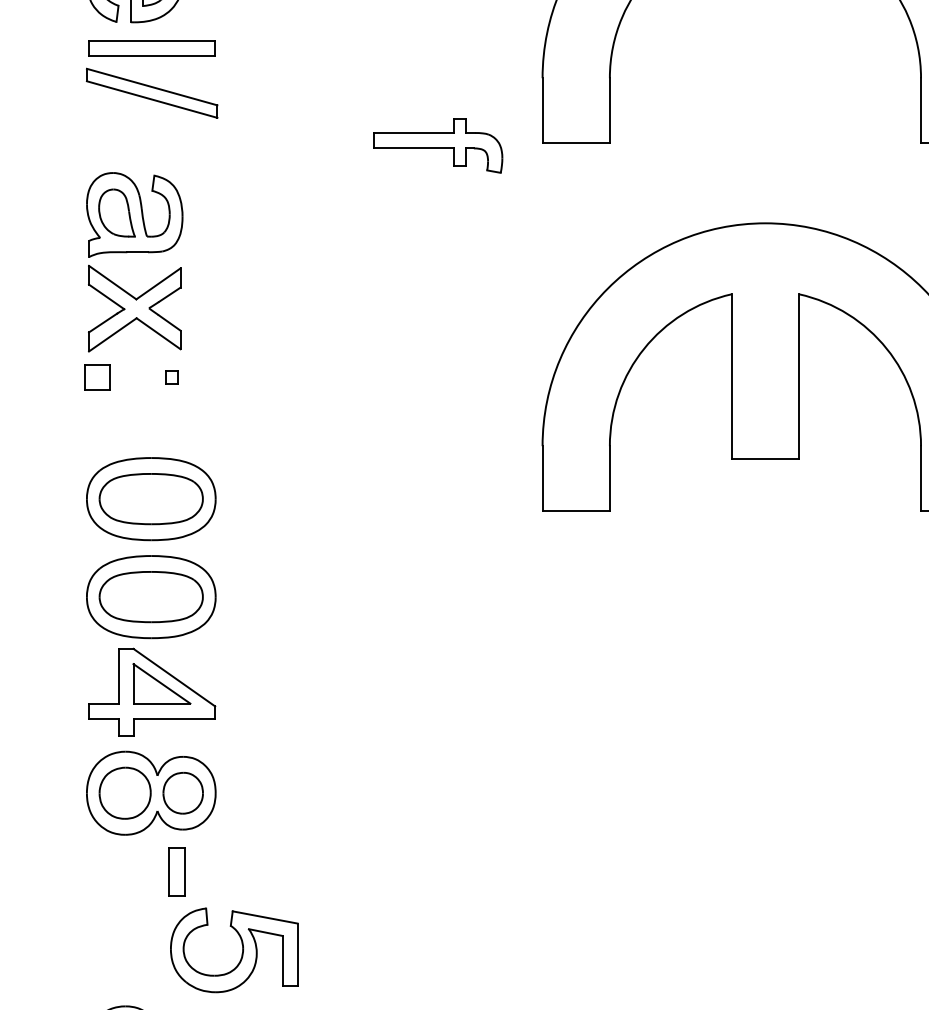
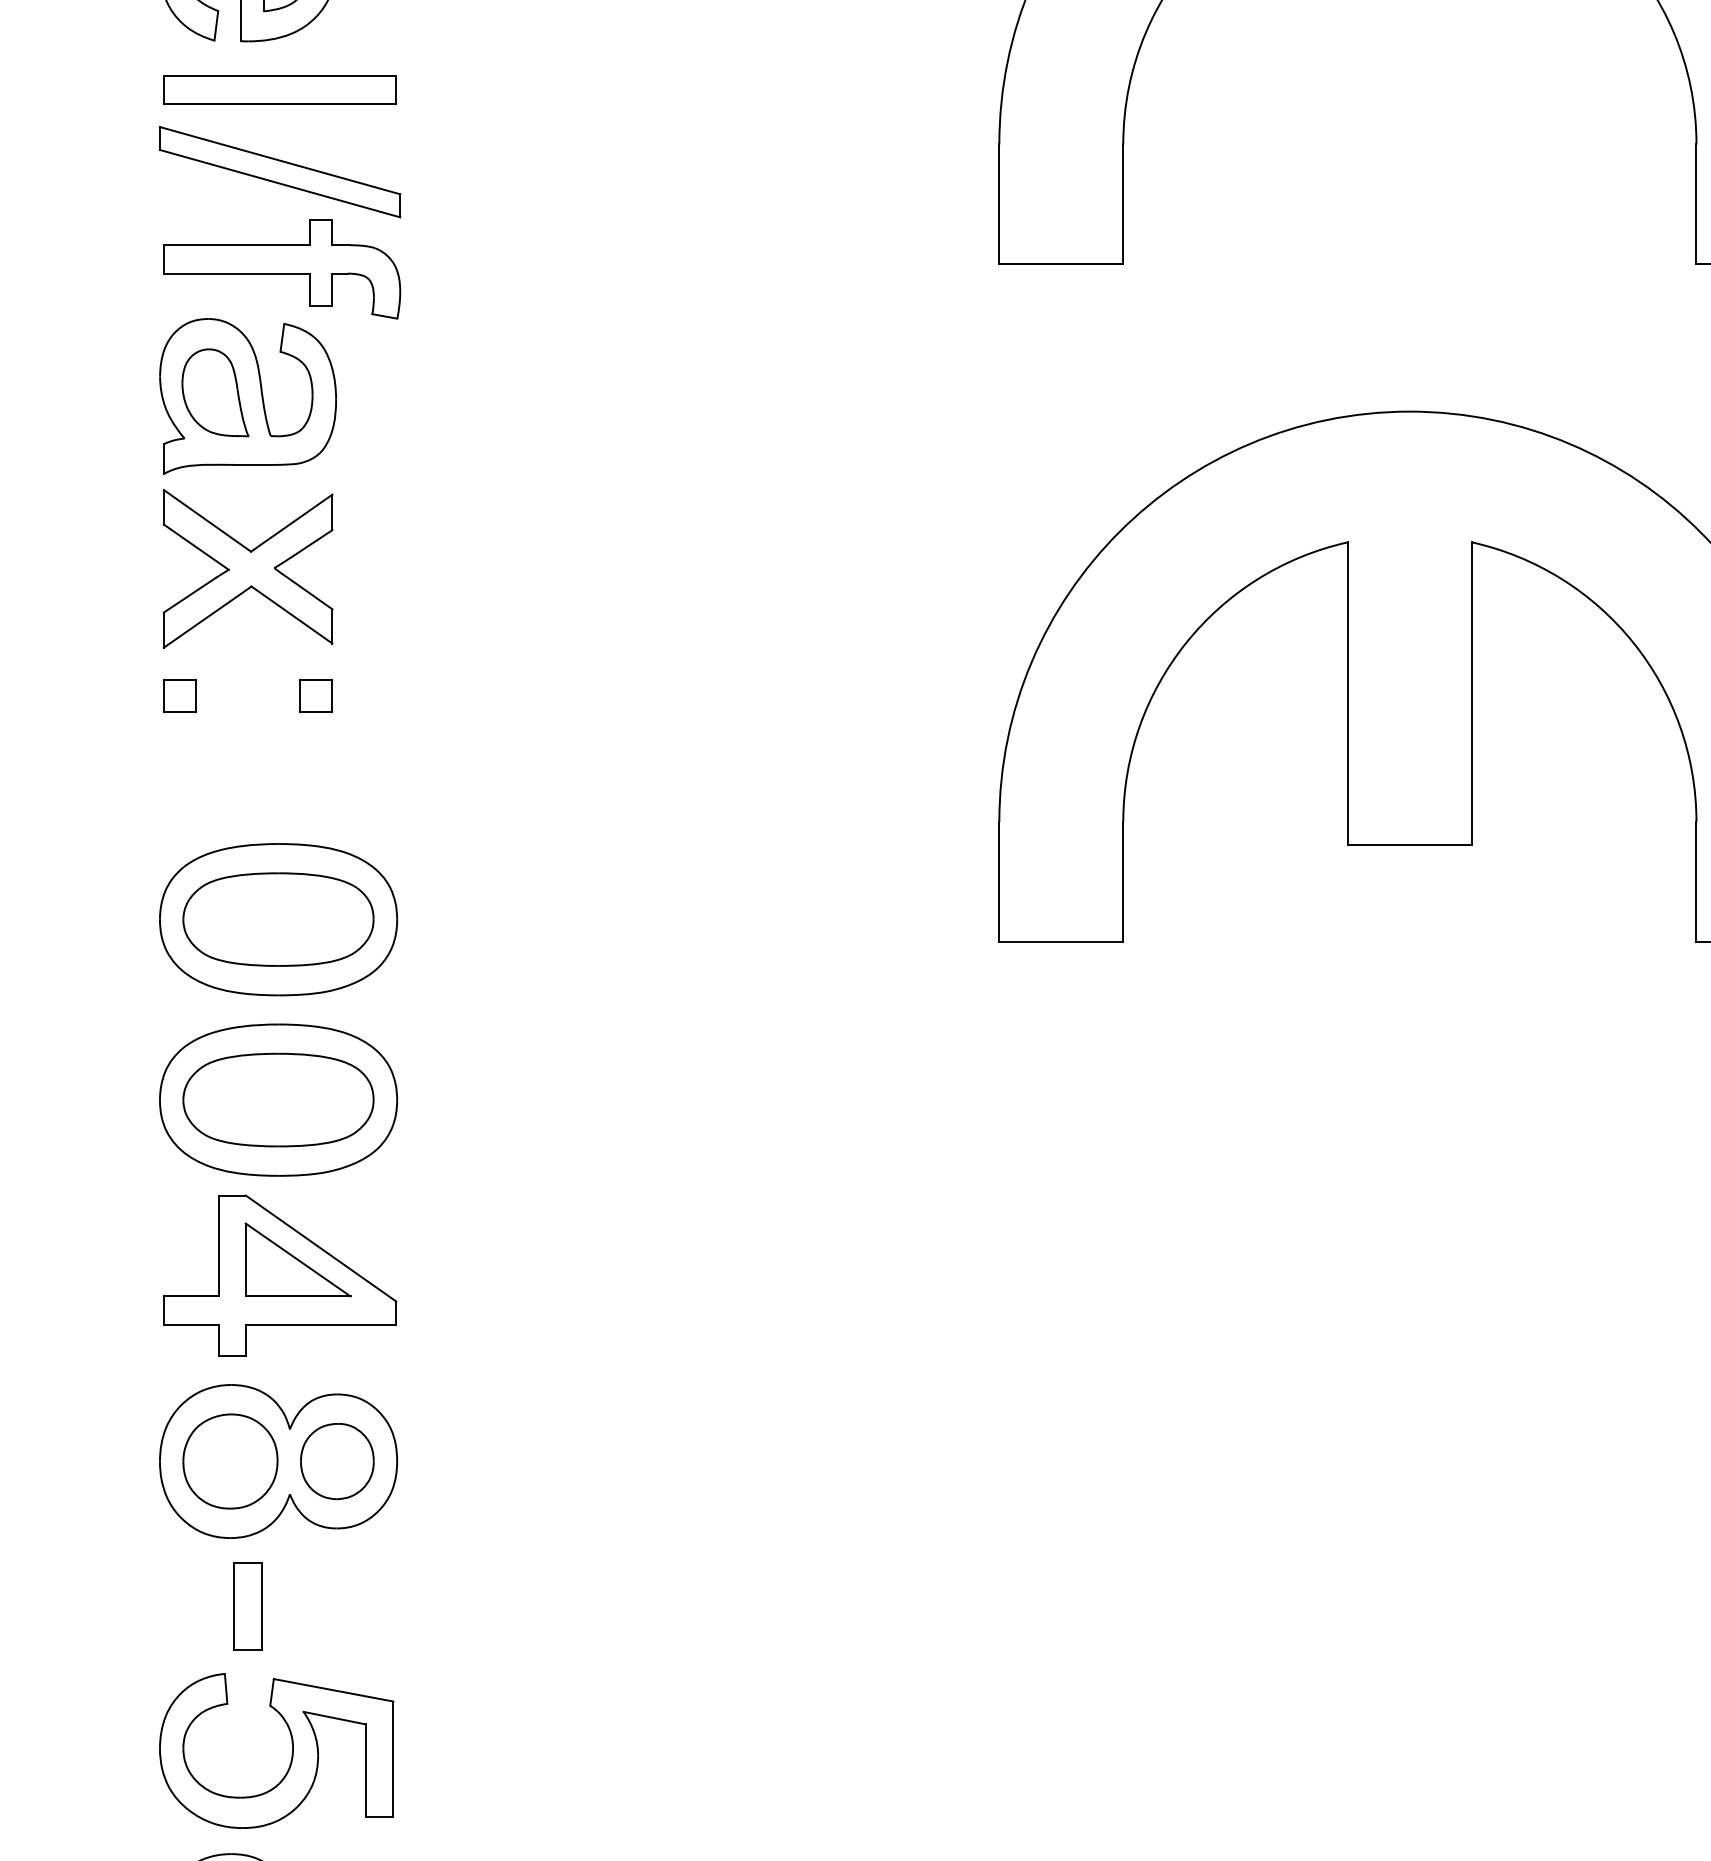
part: (438, 145) -> (282, 268), moved
part: (97, 377) -> (179, 695), size x0.71
part: (171, 377) -> (315, 695), size x1.43
part: (176, 871) -> (247, 1605), moved
part: (241, 953) -> (289, 1756), moved

